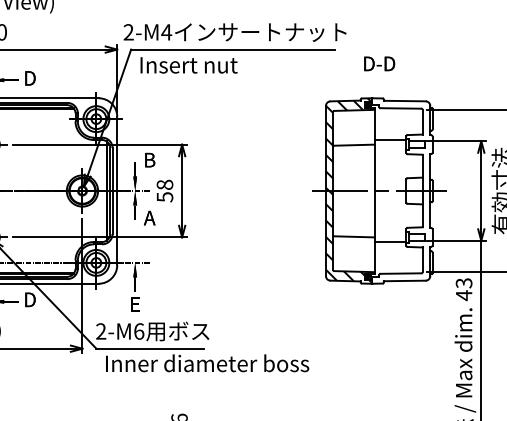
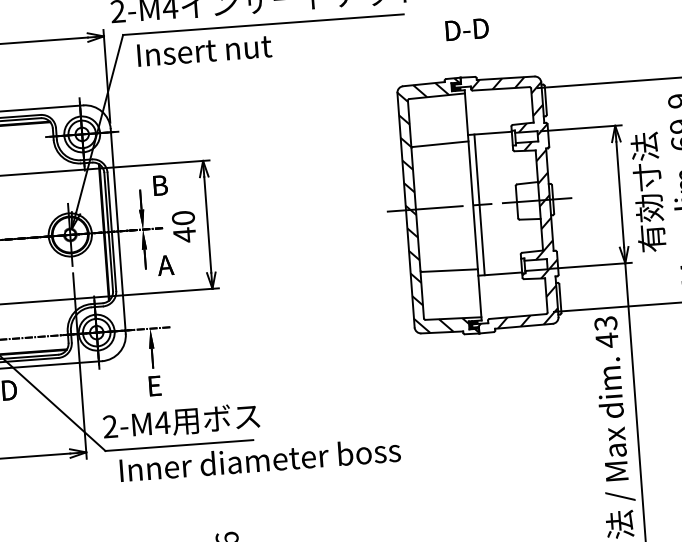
text: (164, 190) -> (183, 225), 58 -> 40
hatch: (401, 190) -> (510, 201), added
line: (379, 191) -> (479, 205), added
text: (138, 331) -> (161, 422), 2-M6 -> 2-M4

